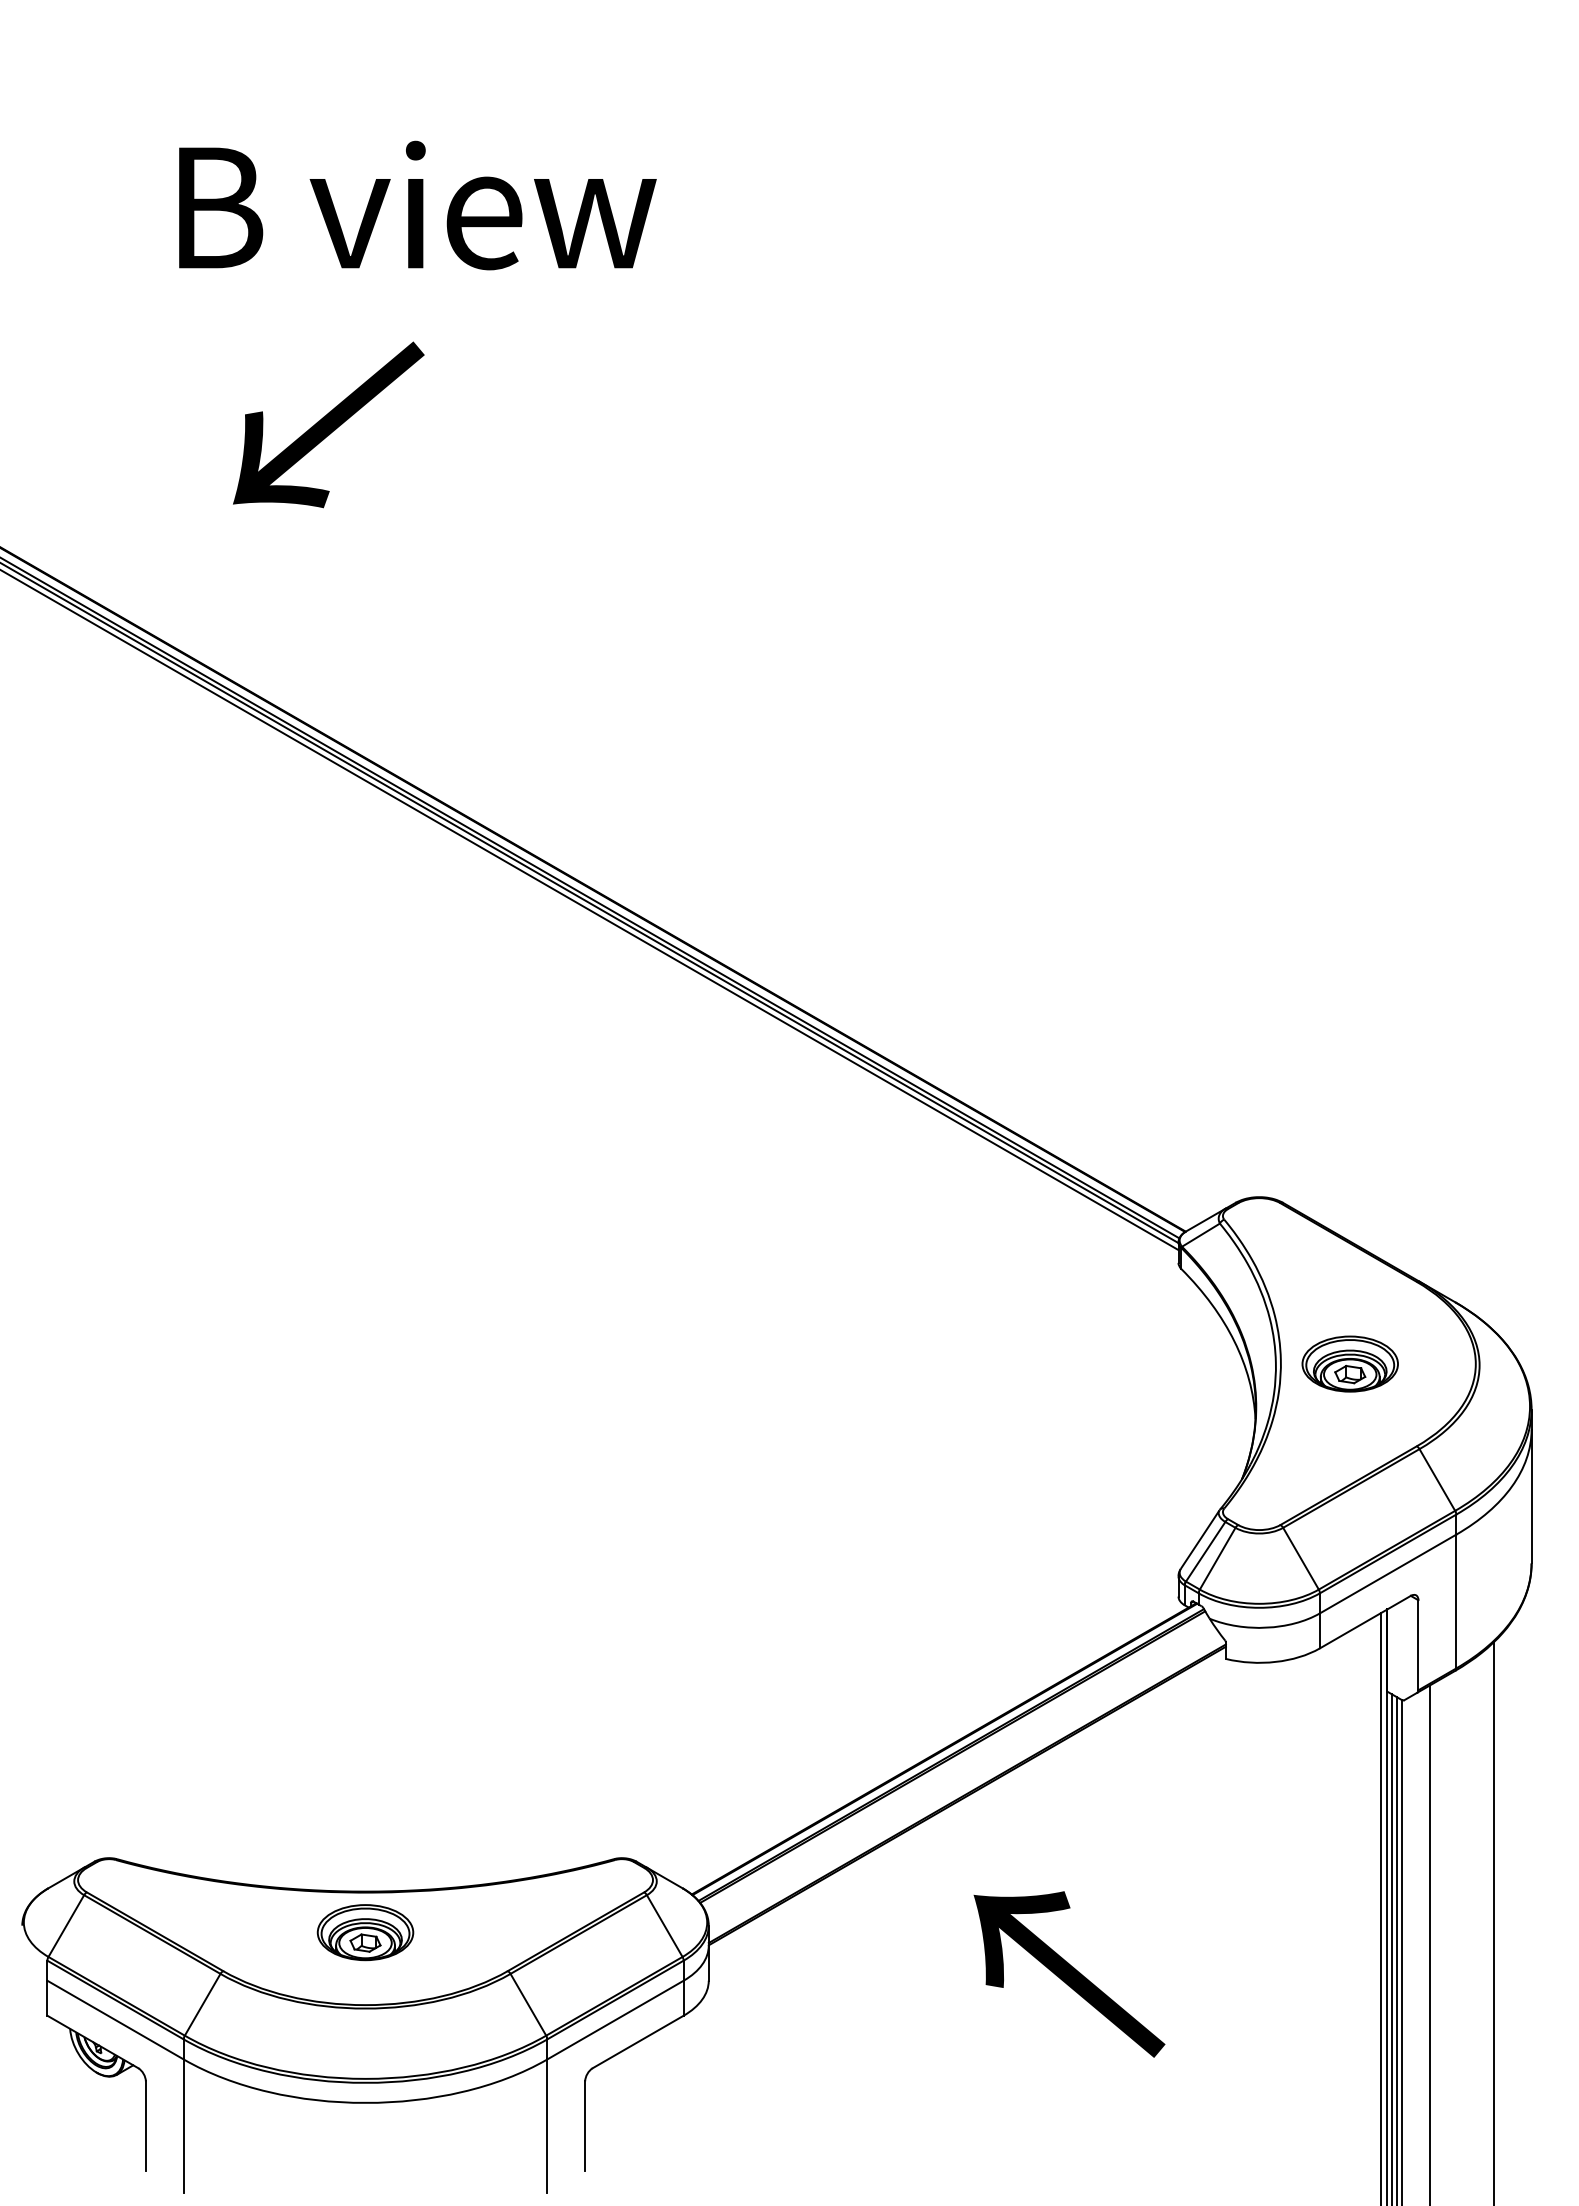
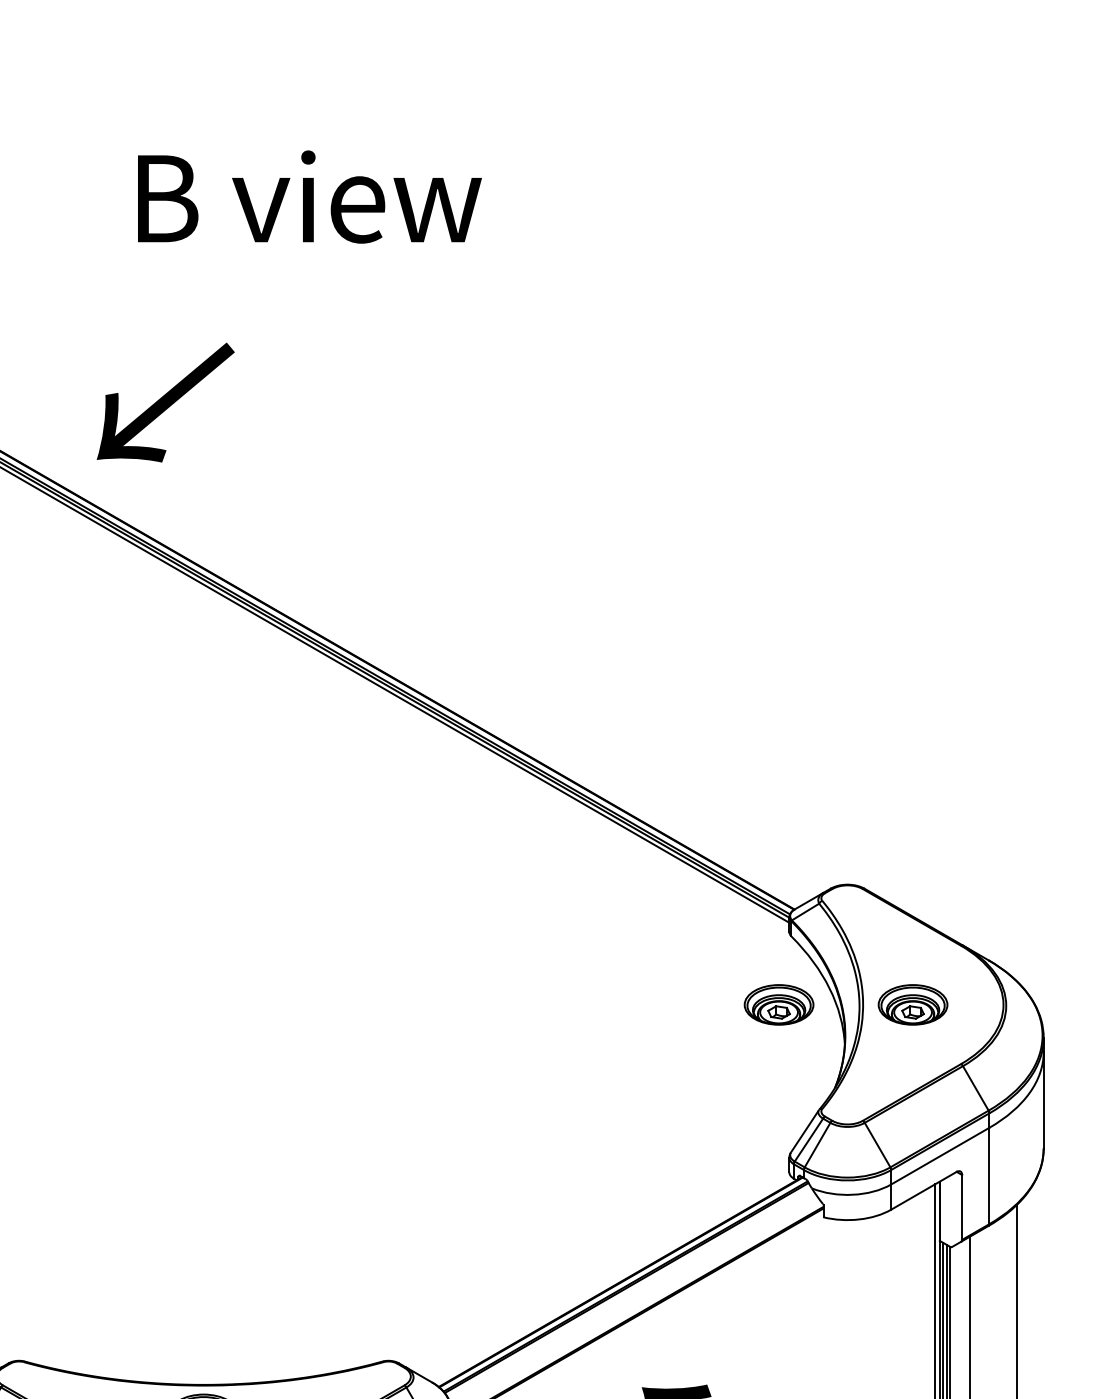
text: (417, 205) -> (309, 197), moved
text: (328, 424) -> (165, 402), moved
part: (1163, 1363) -> (778, 1004), added

